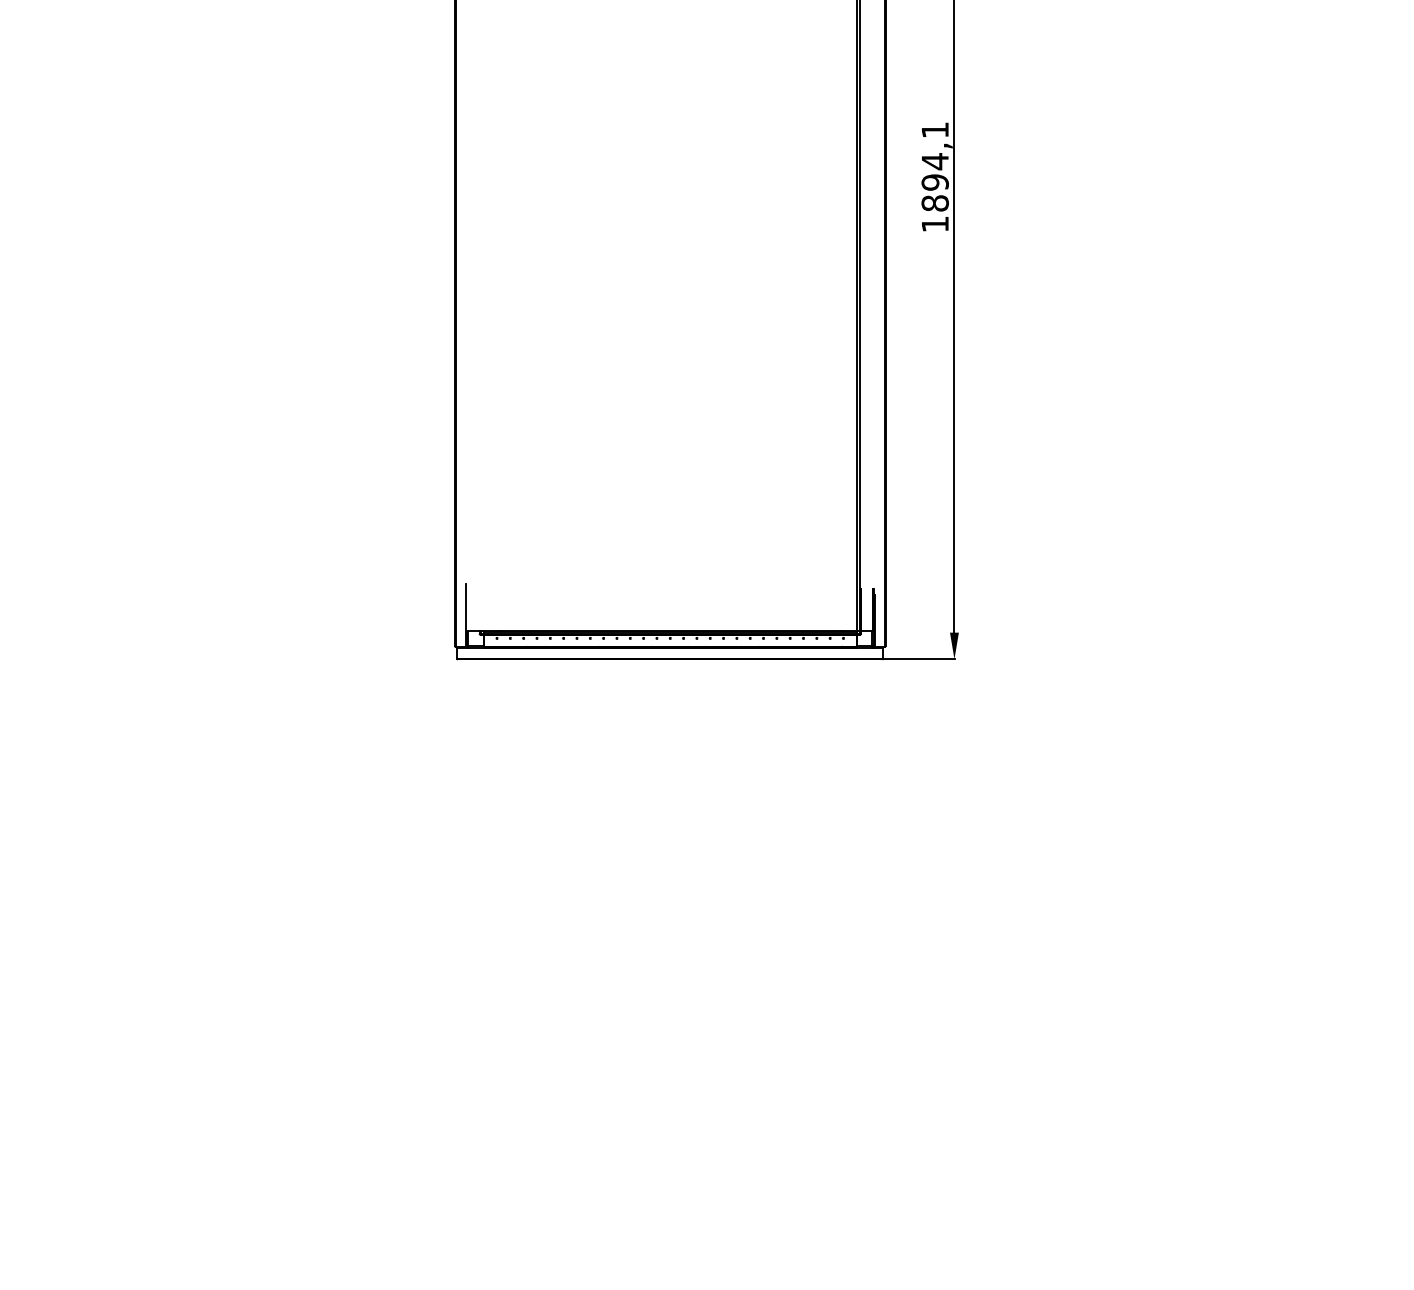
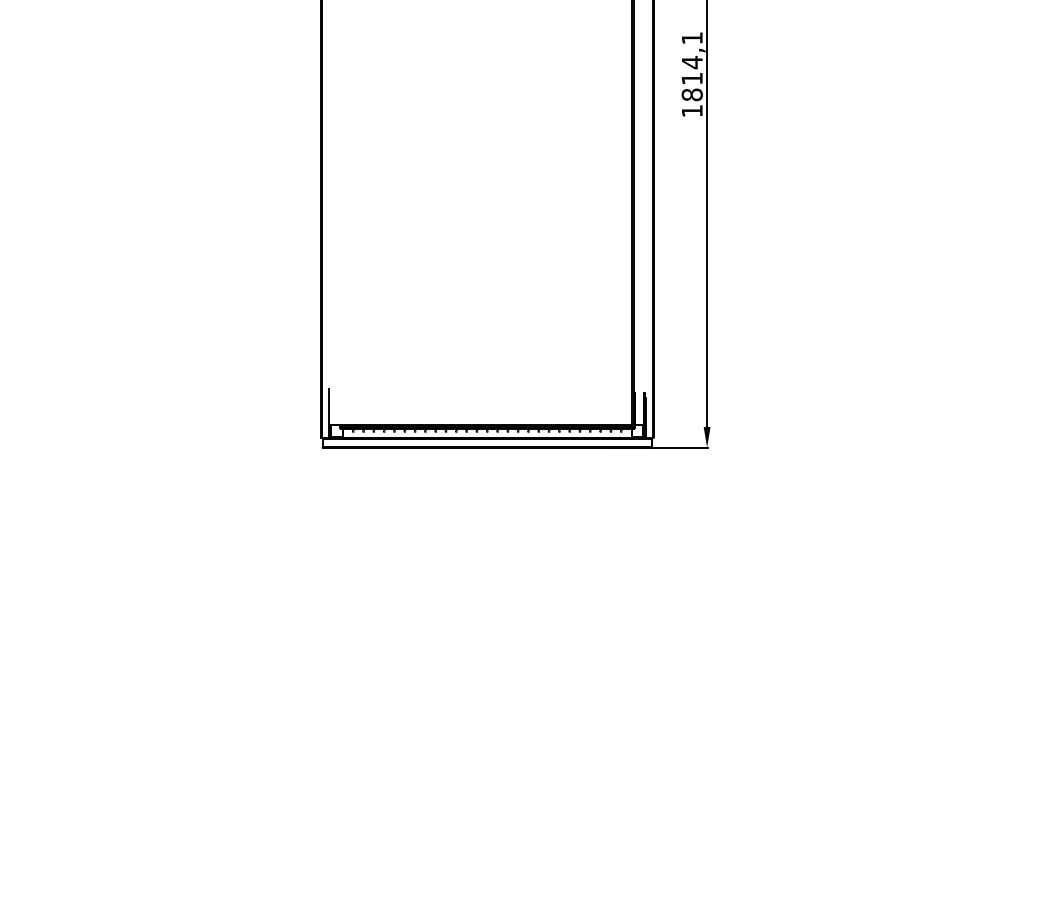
text: (934, 182) -> (691, 78), 1894,1 -> 1814,1

